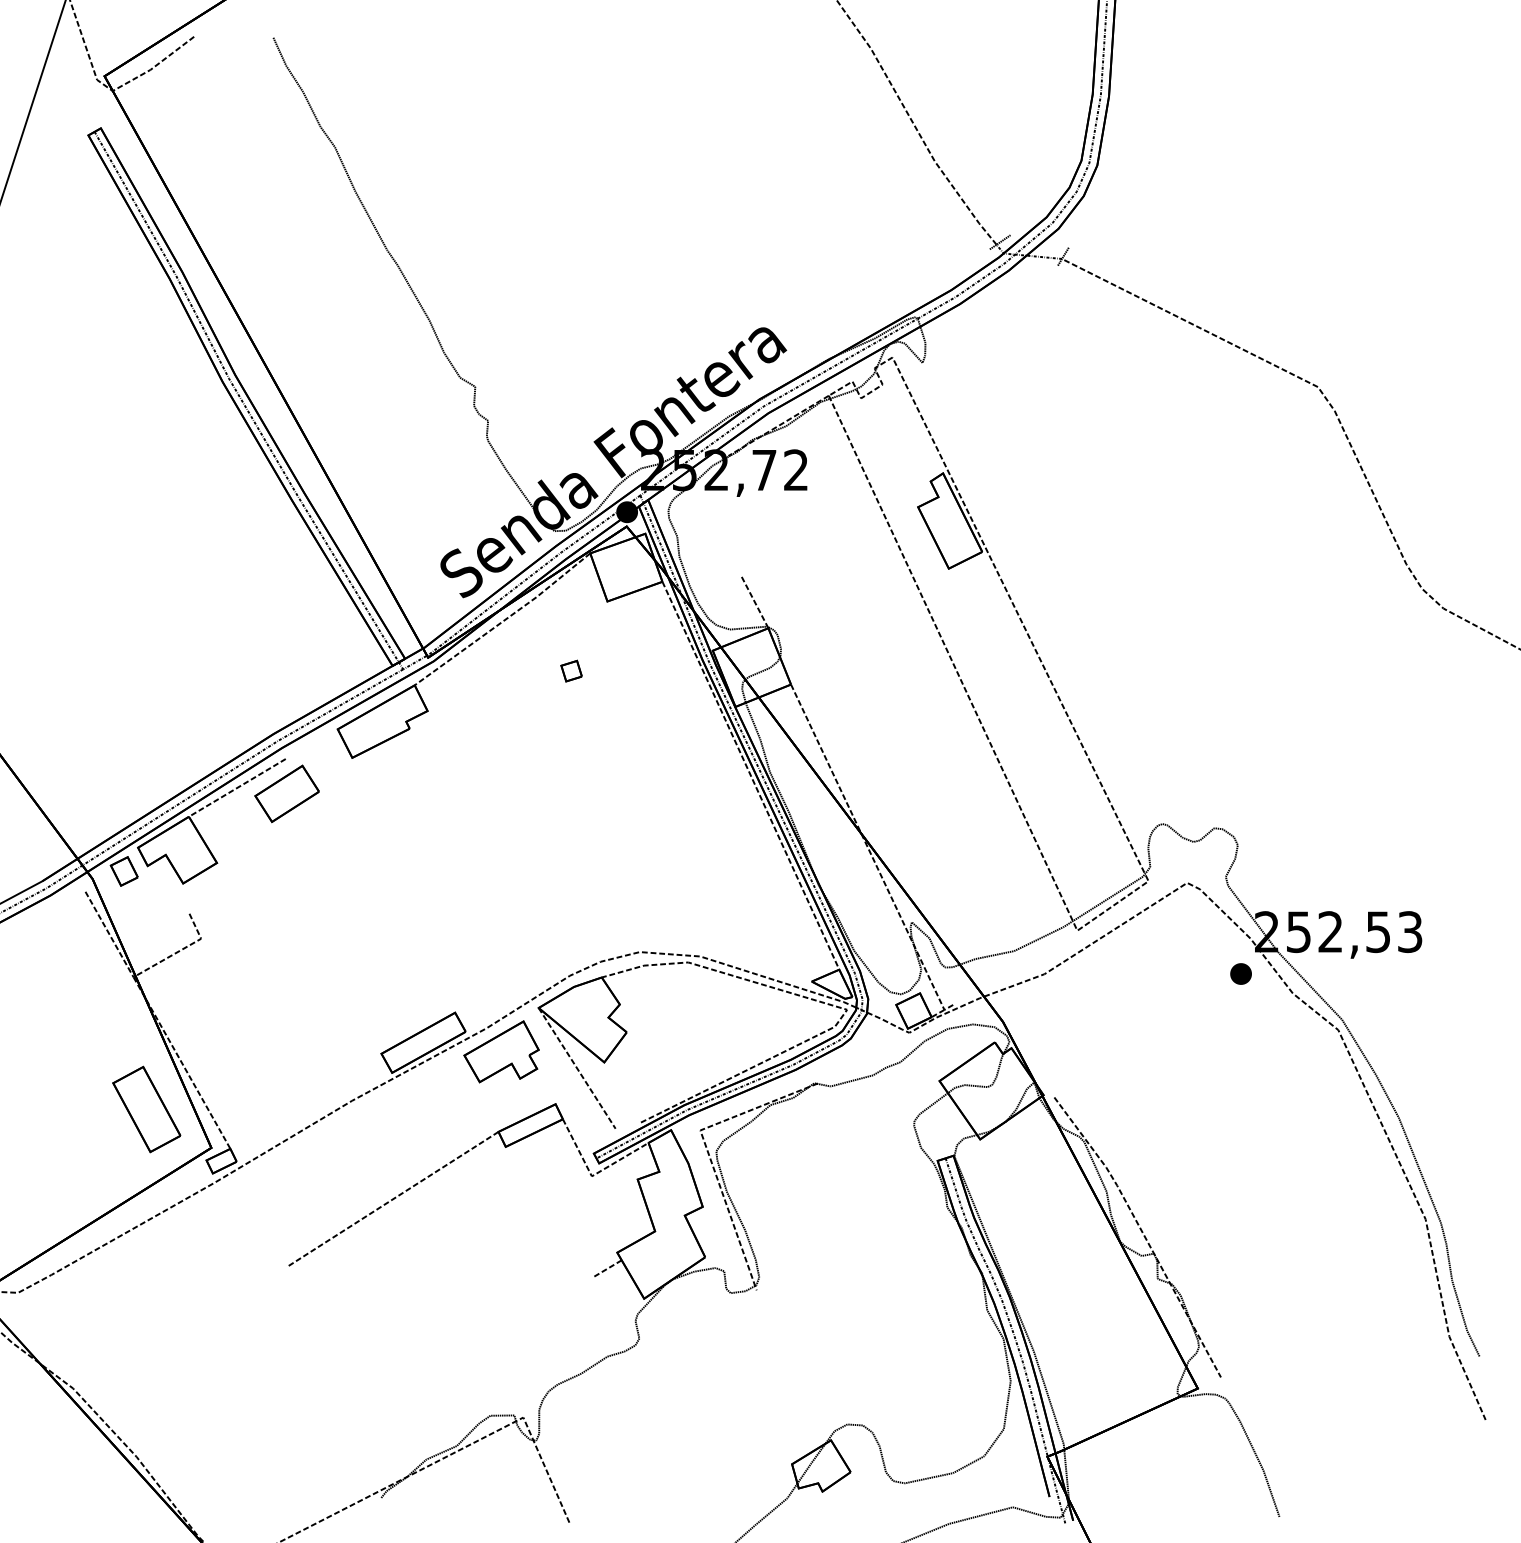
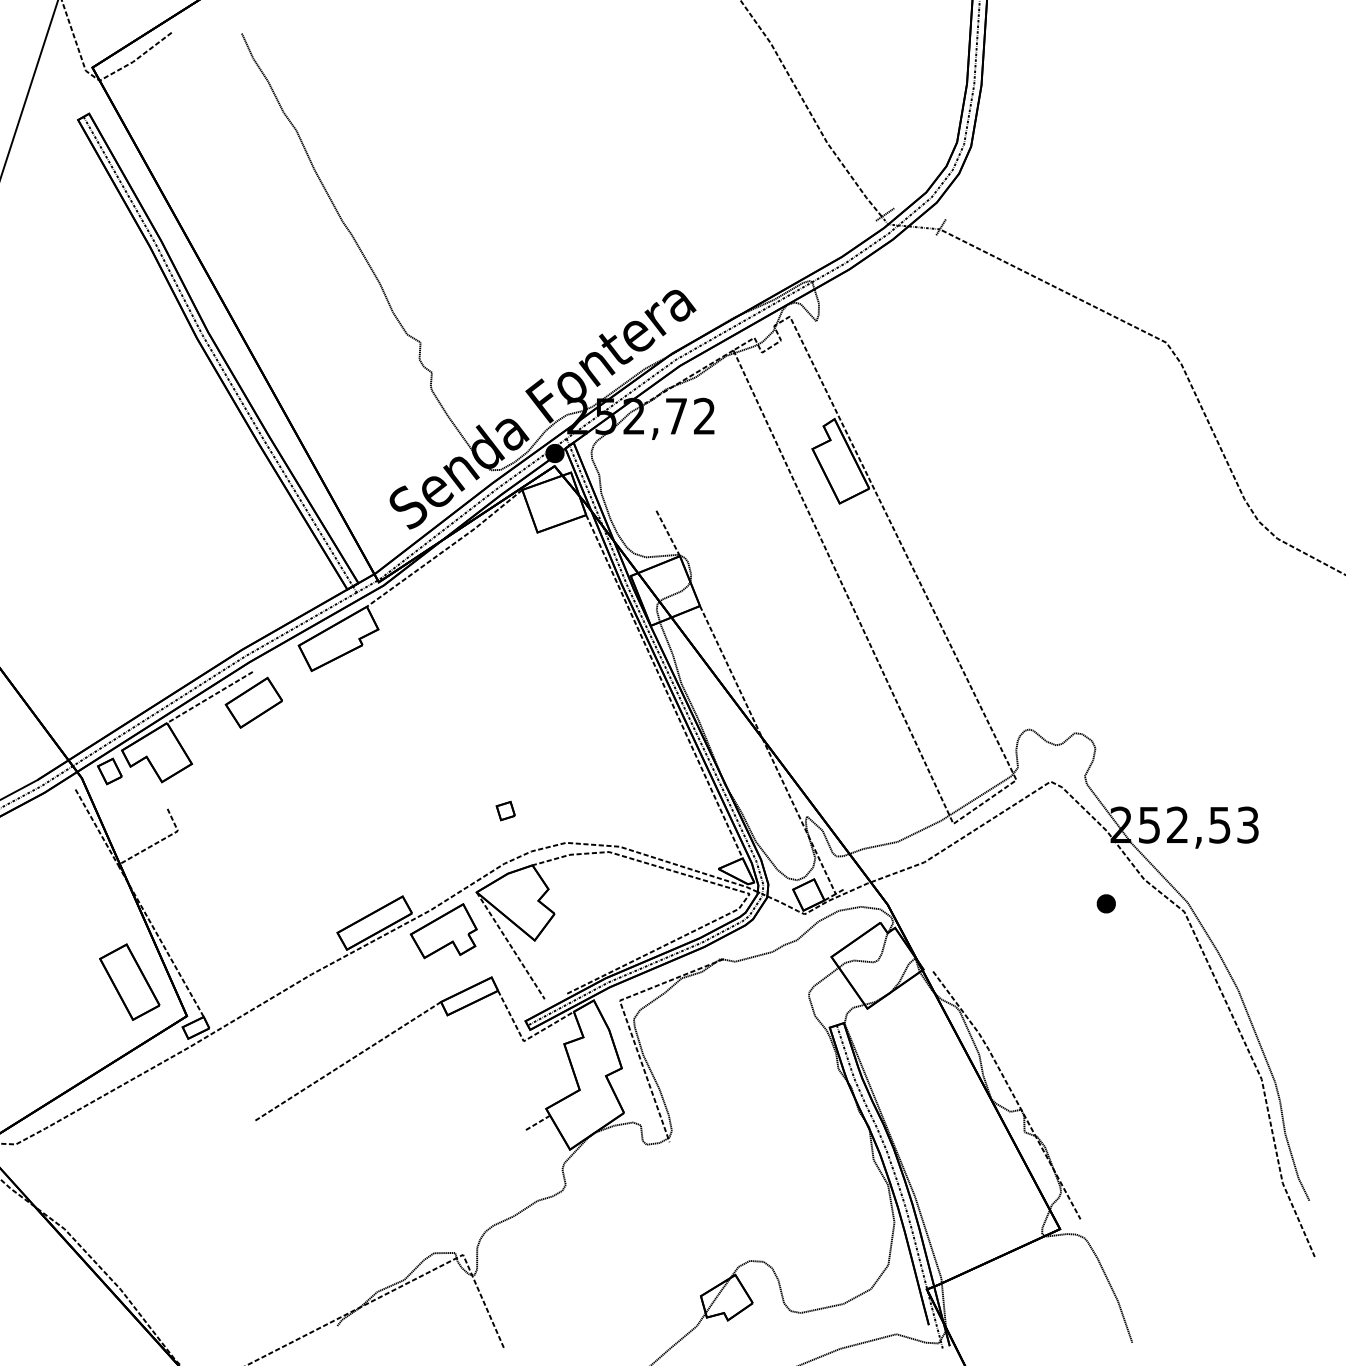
part: (571, 670) -> (505, 810), moved
part: (1240, 973) -> (1105, 903), moved

